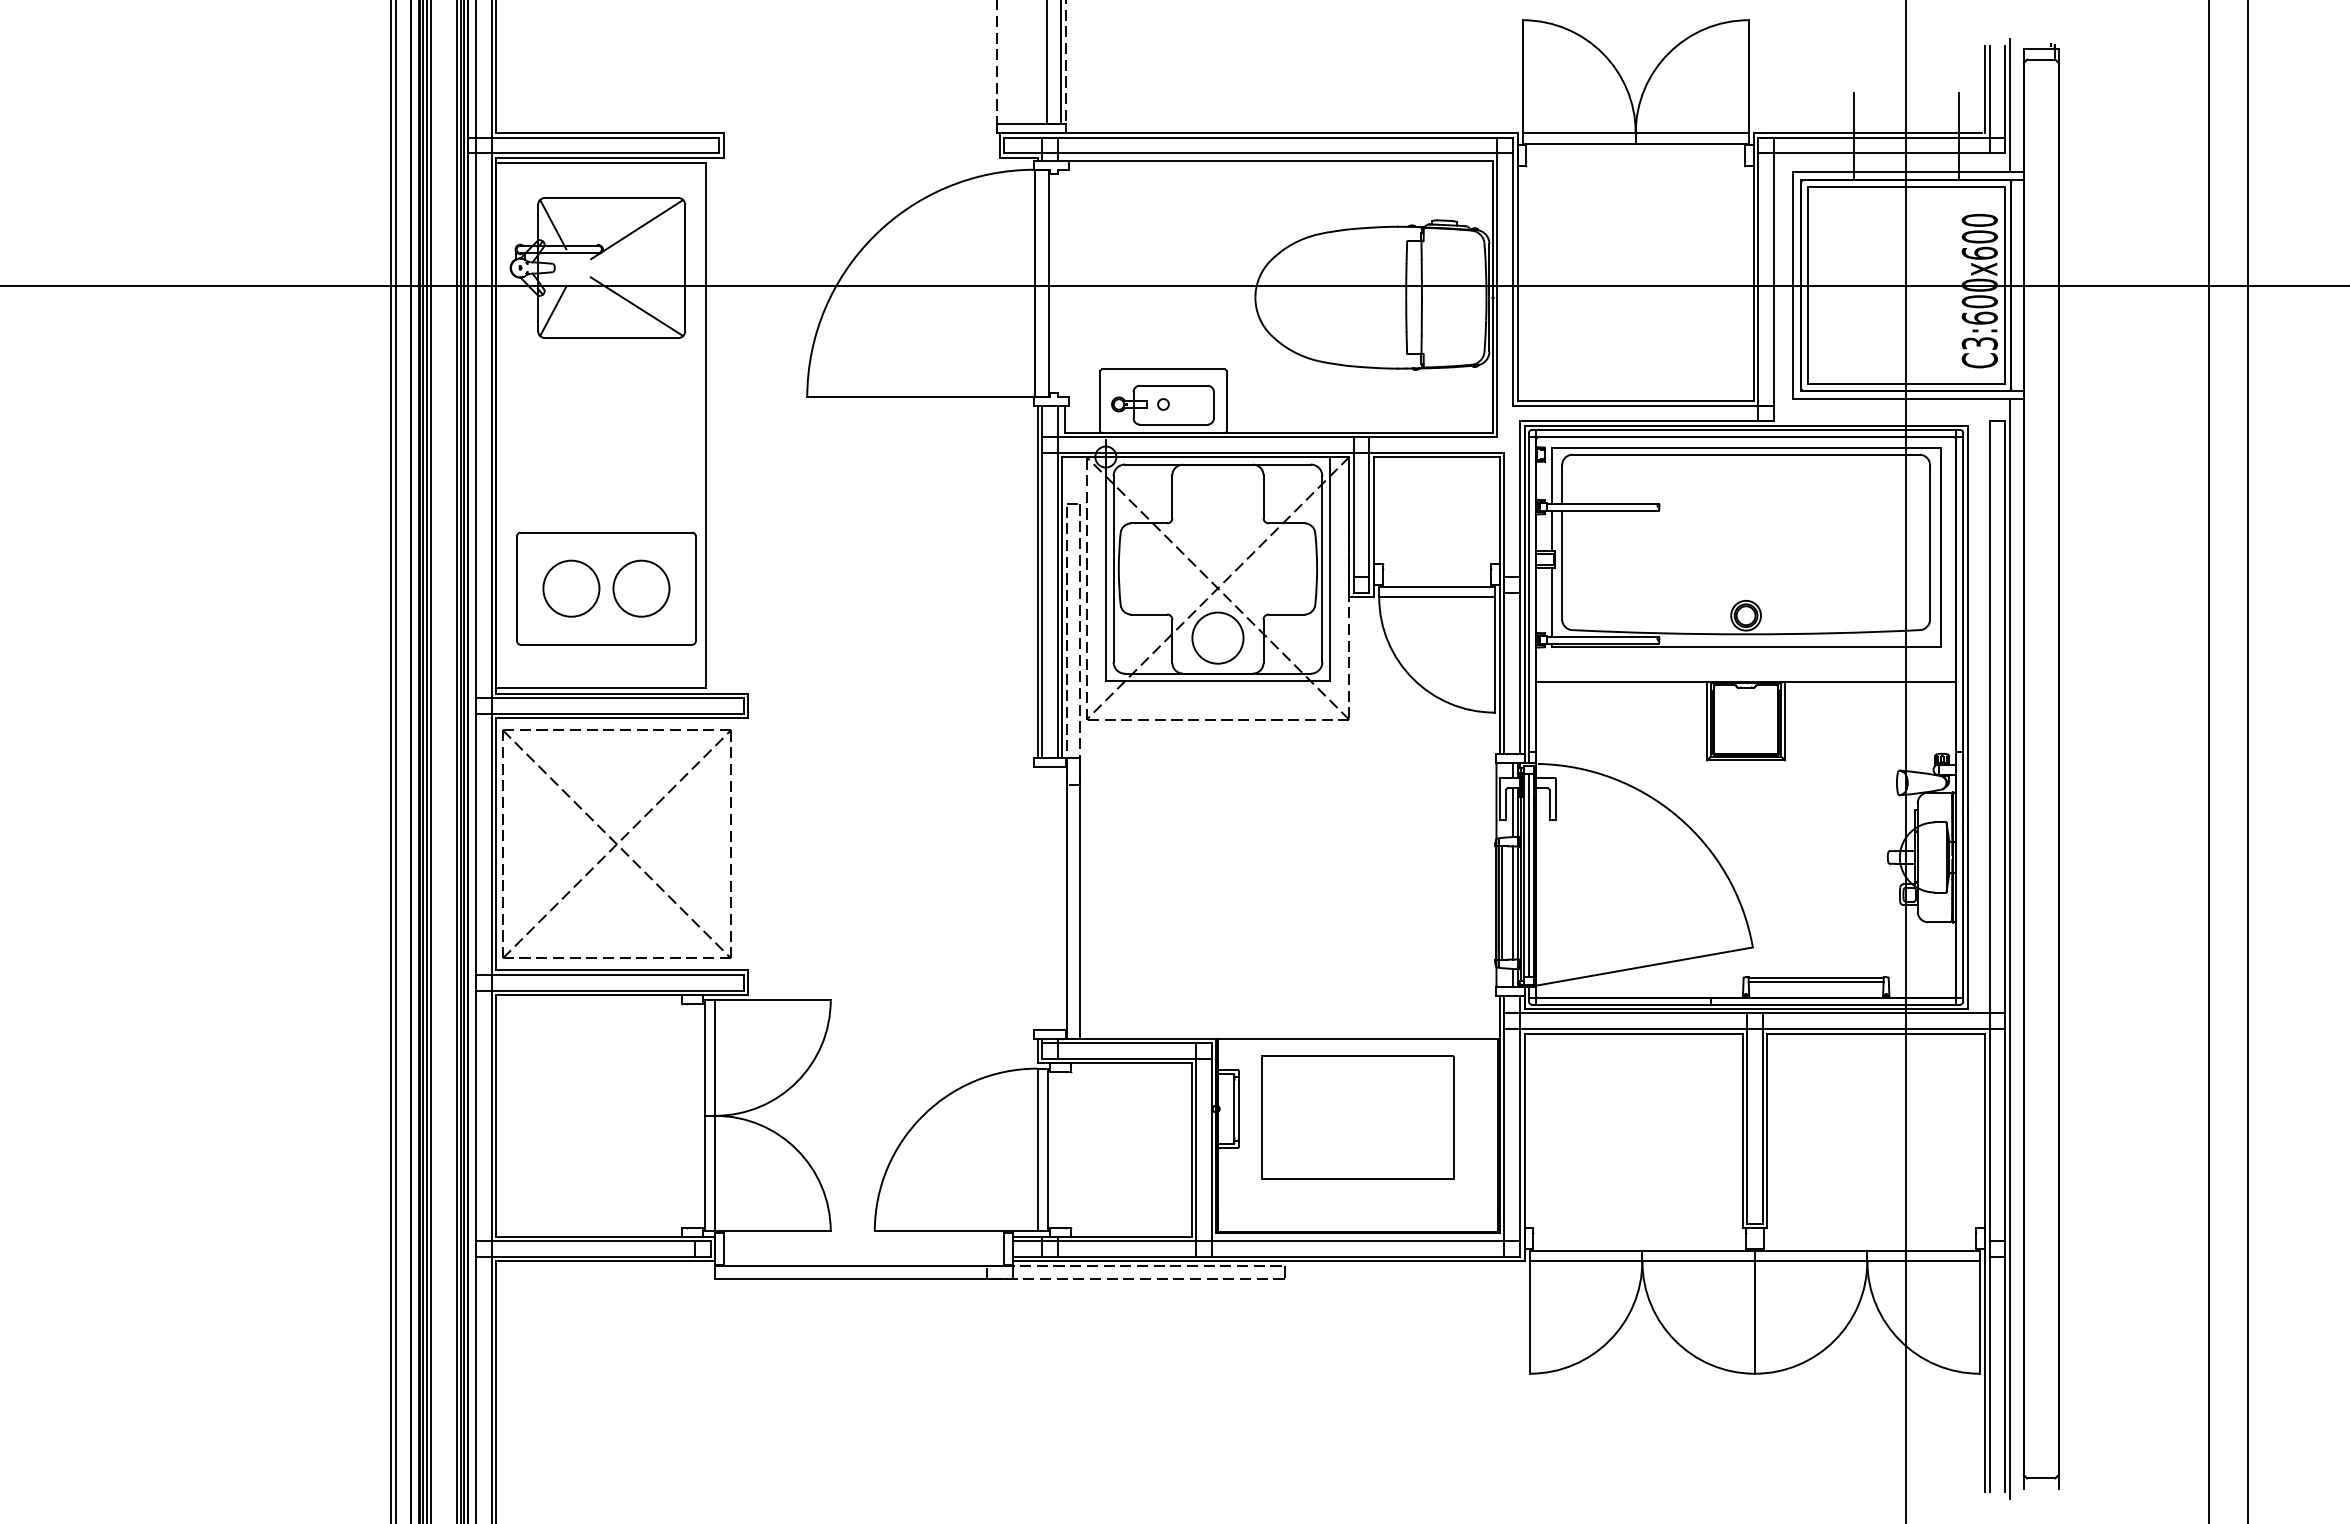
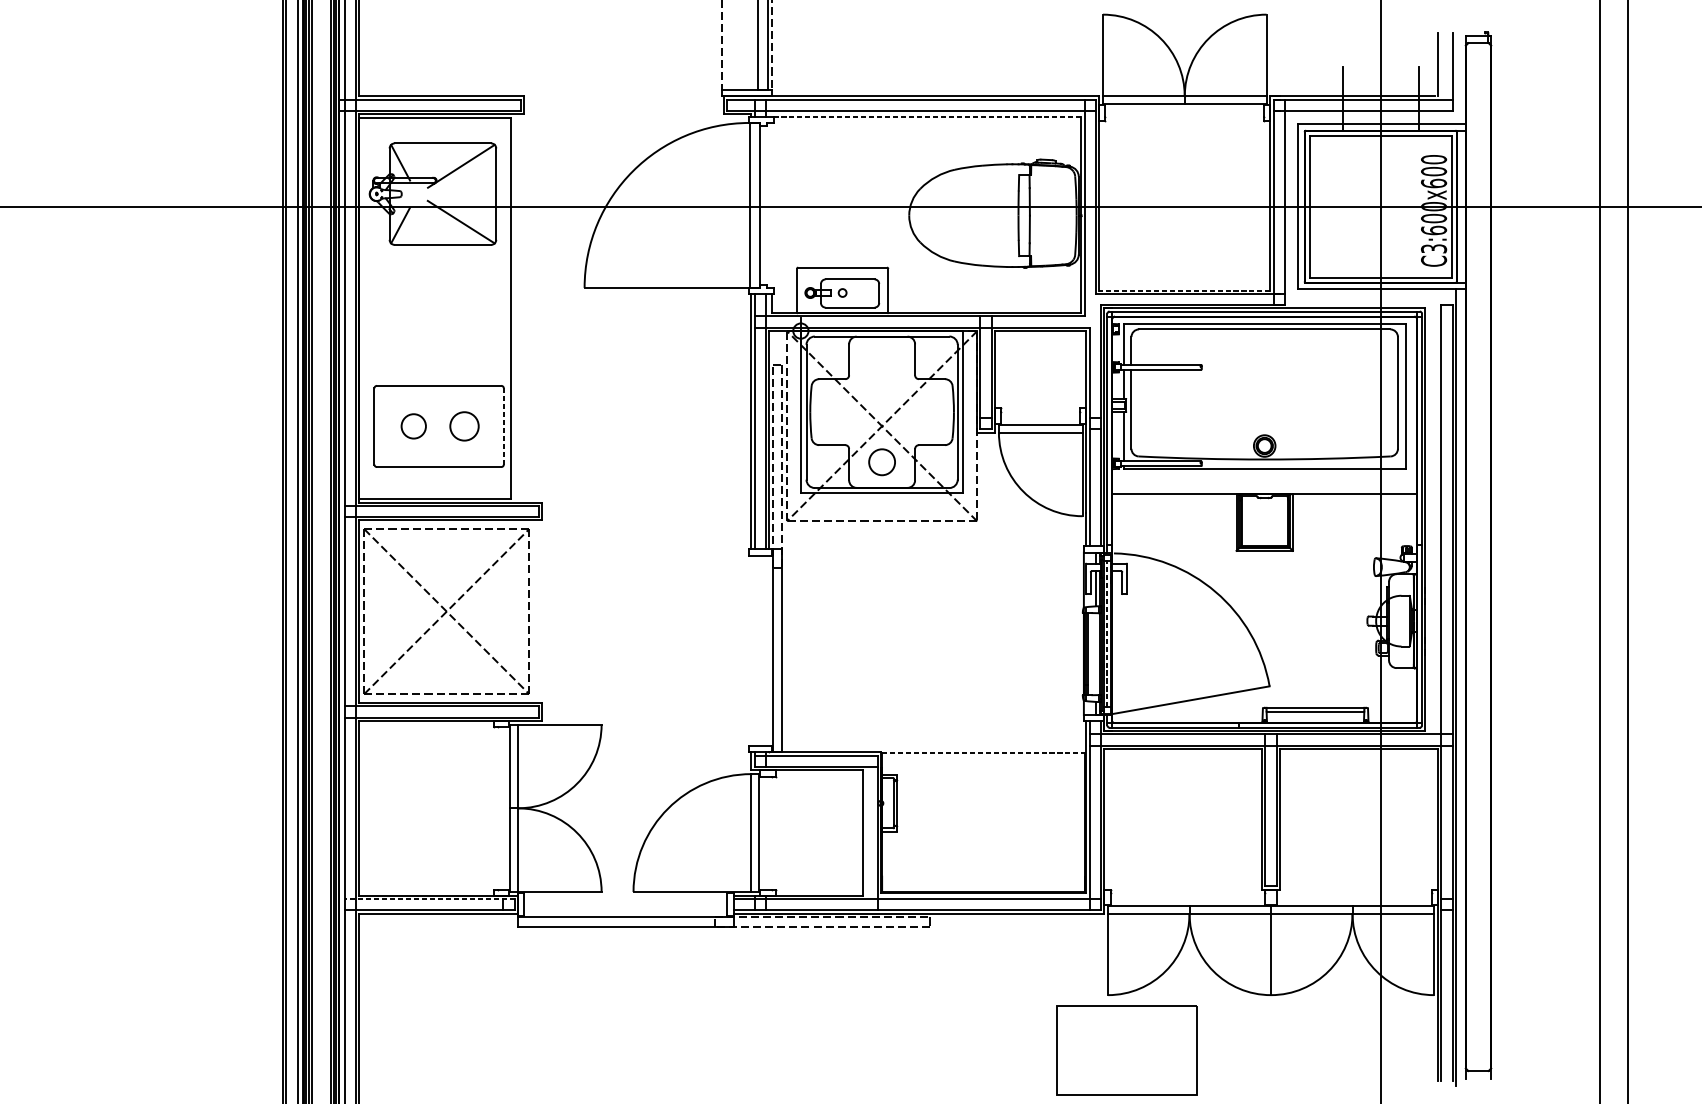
line: (1989, 99) -> (1441, 72), removed
line: (2009, 104) -> (1455, 75), removed
line: (1279, 160) -> (926, 116), solid -> dashed
line: (1635, 401) -> (1184, 290), solid -> dashed
circle: (571, 588) -> (413, 426), size x0.6
circle: (641, 588) -> (464, 426), size x0.7
line: (695, 588) -> (503, 426), solid -> dashed
circle: (1217, 637) -> (881, 461), size x0.7
line: (1528, 874) -> (1107, 633), solid -> dashed
line: (1513, 902) -> (1096, 653), removed
line: (1358, 1038) -> (983, 752), solid -> dashed
part: (1357, 1117) -> (1126, 1050), moved
line: (1196, 1149) -> (866, 832), removed
line: (592, 1241) -> (429, 899), solid -> dashed

